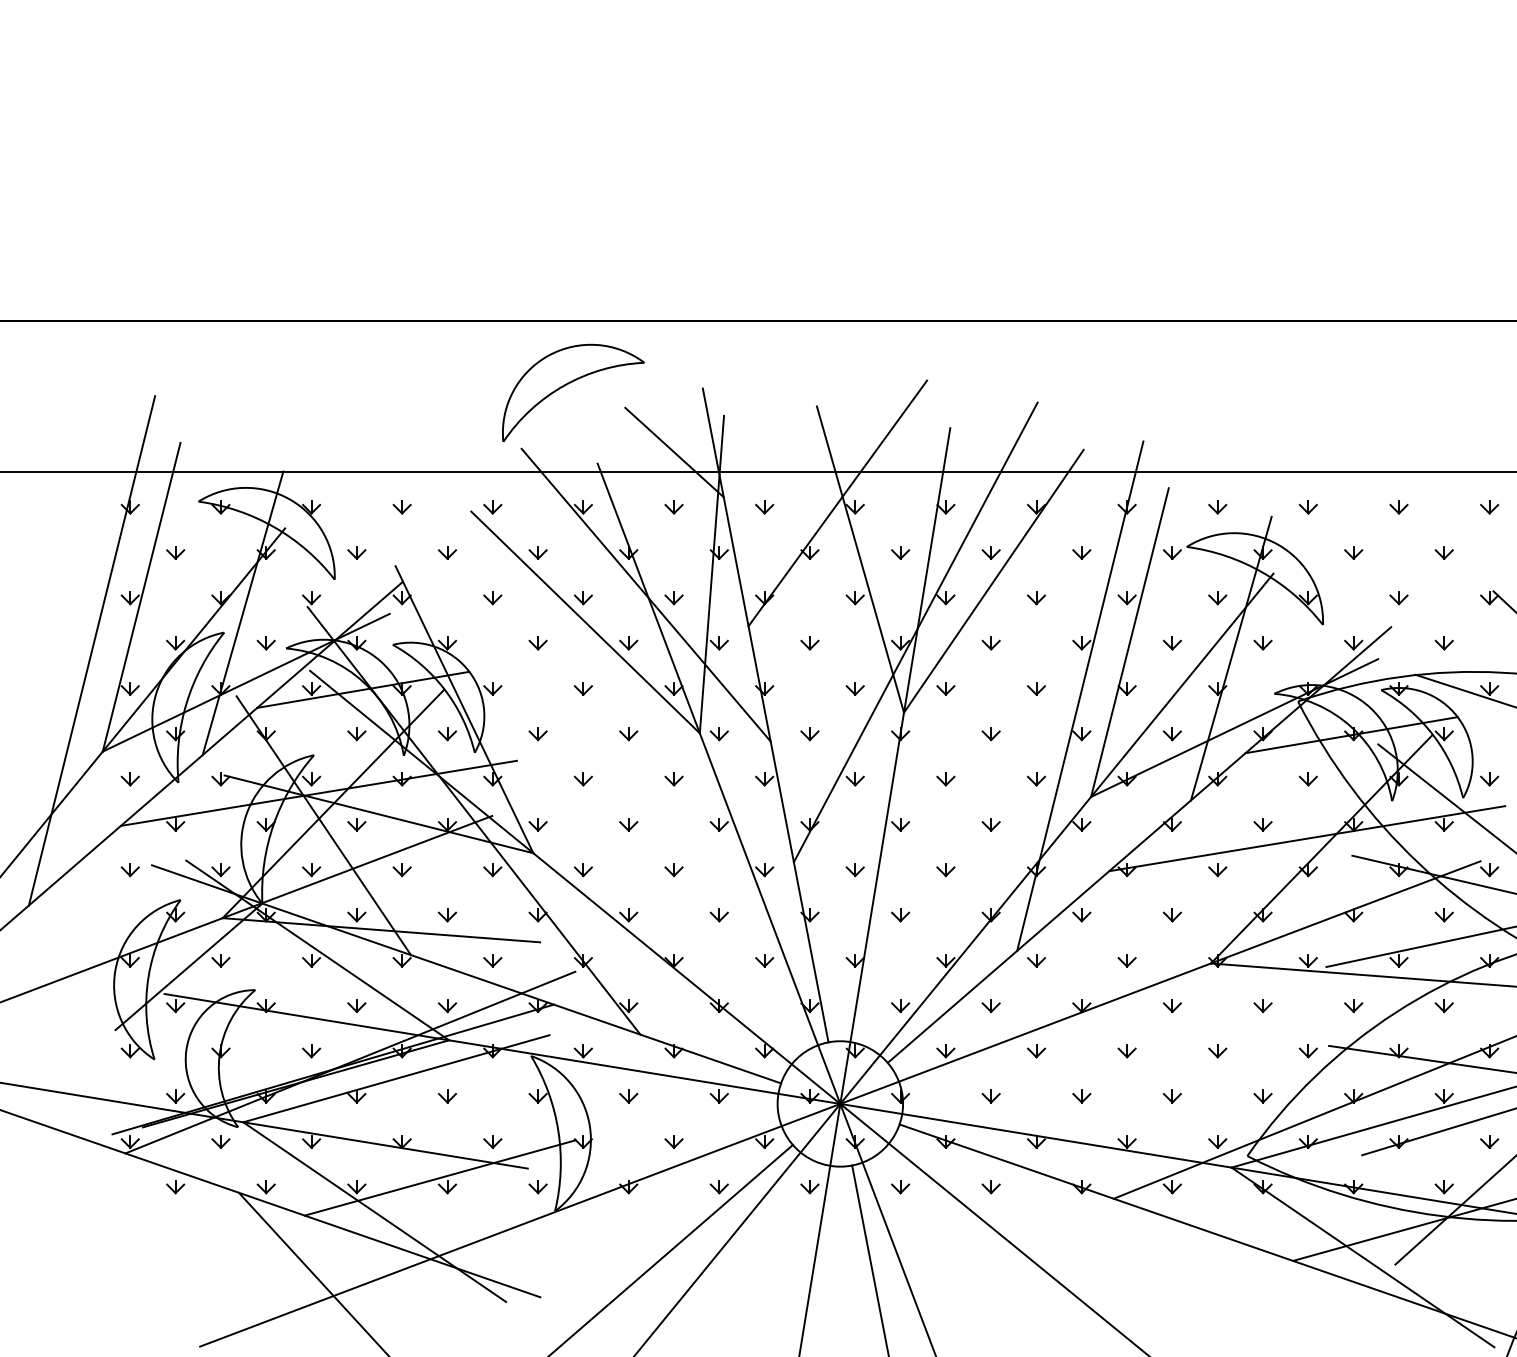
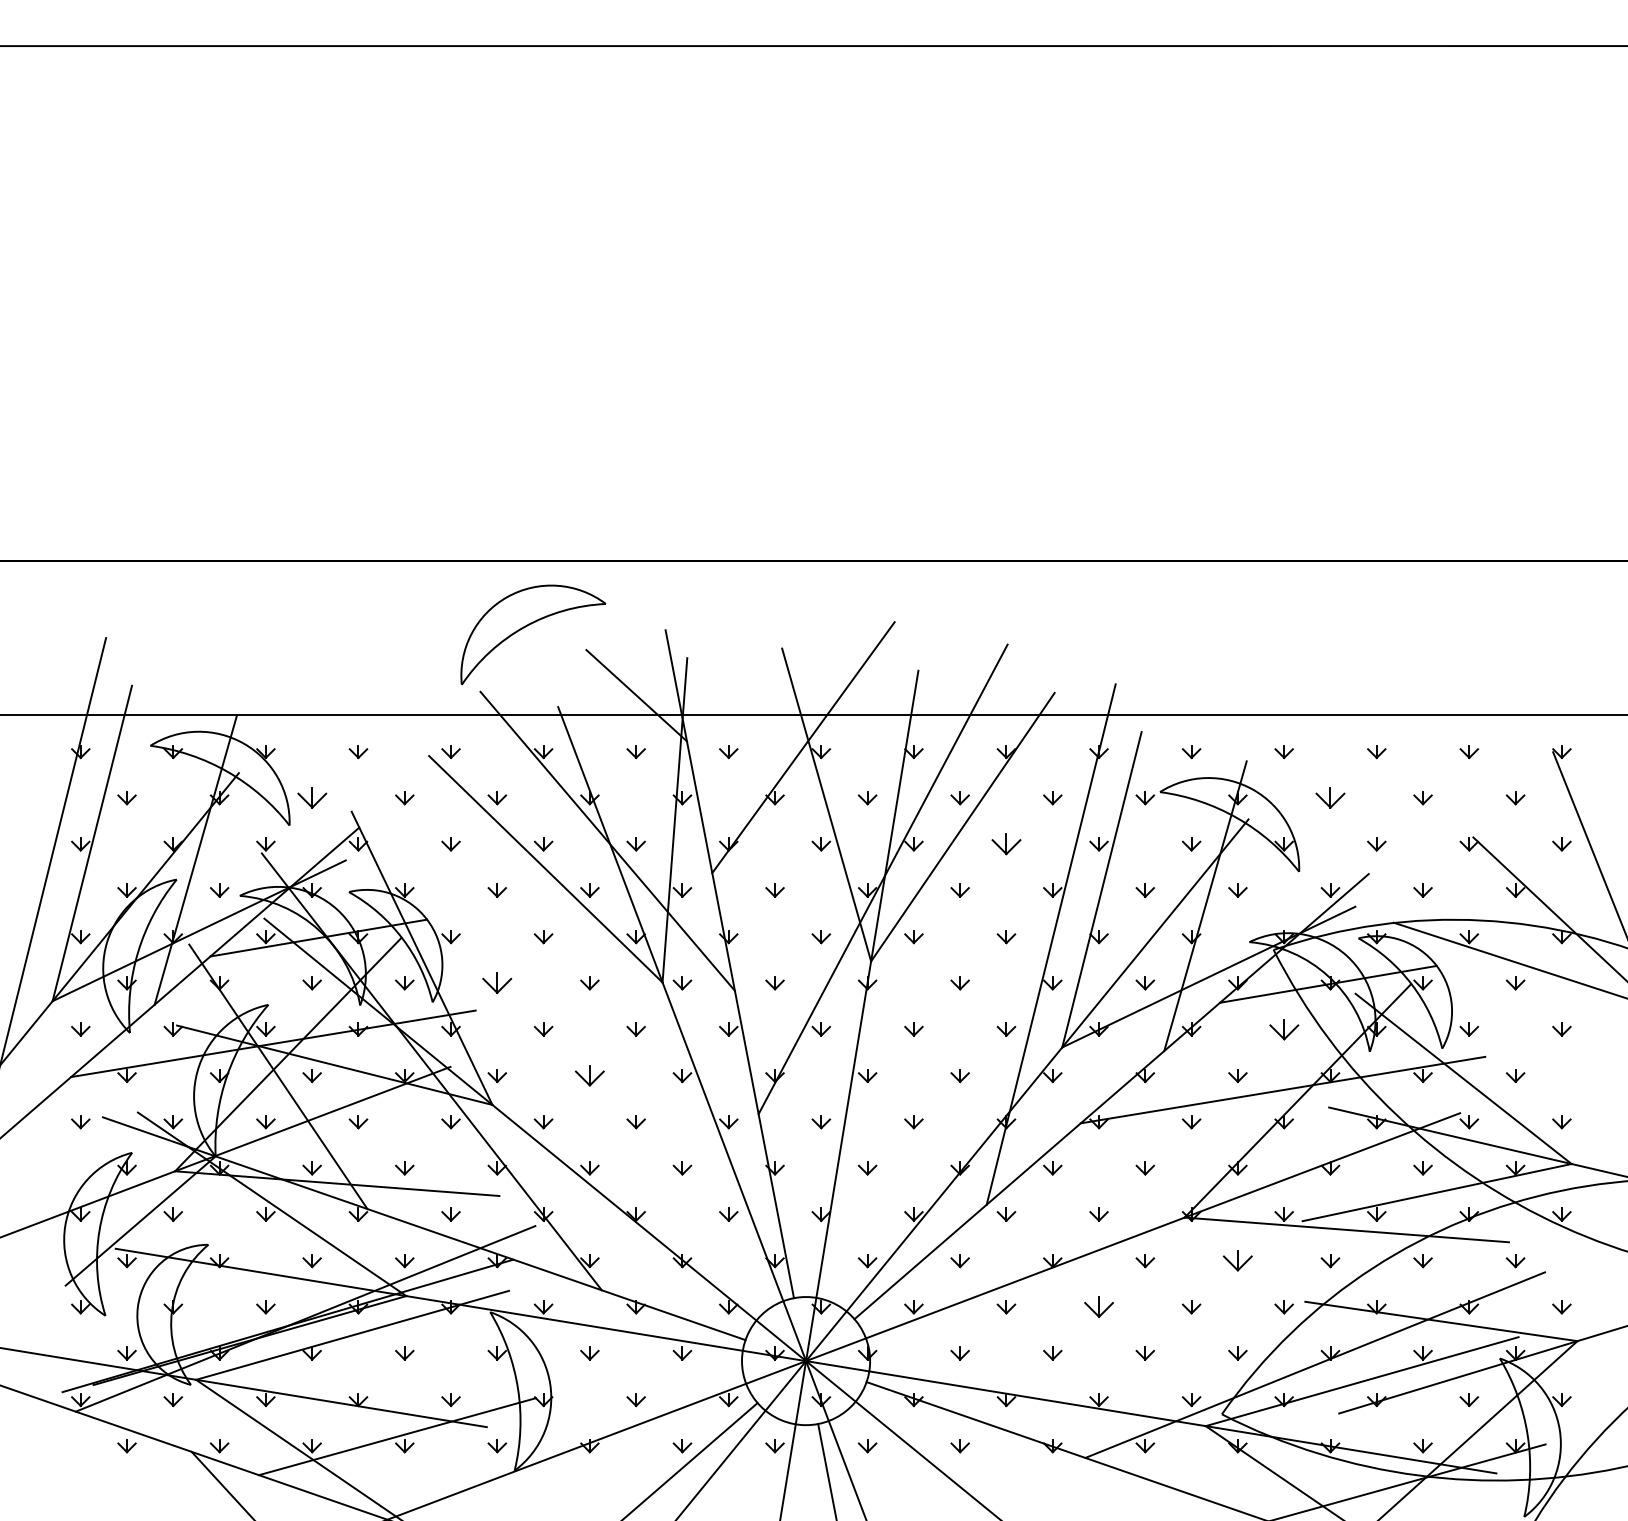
part: (356, 553) -> (311, 798), size x1.6
part: (1353, 553) -> (1330, 798), size x1.6
part: (1036, 598) -> (1006, 844), size x1.6
part: (538, 734) -> (497, 983), size x1.6
part: (1307, 779) -> (1283, 1029), size x1.6
part: (628, 824) -> (589, 1075), size x1.6
part: (1262, 1006) -> (1237, 1261), size x1.6
part: (1126, 1051) -> (1098, 1307), size x1.6

